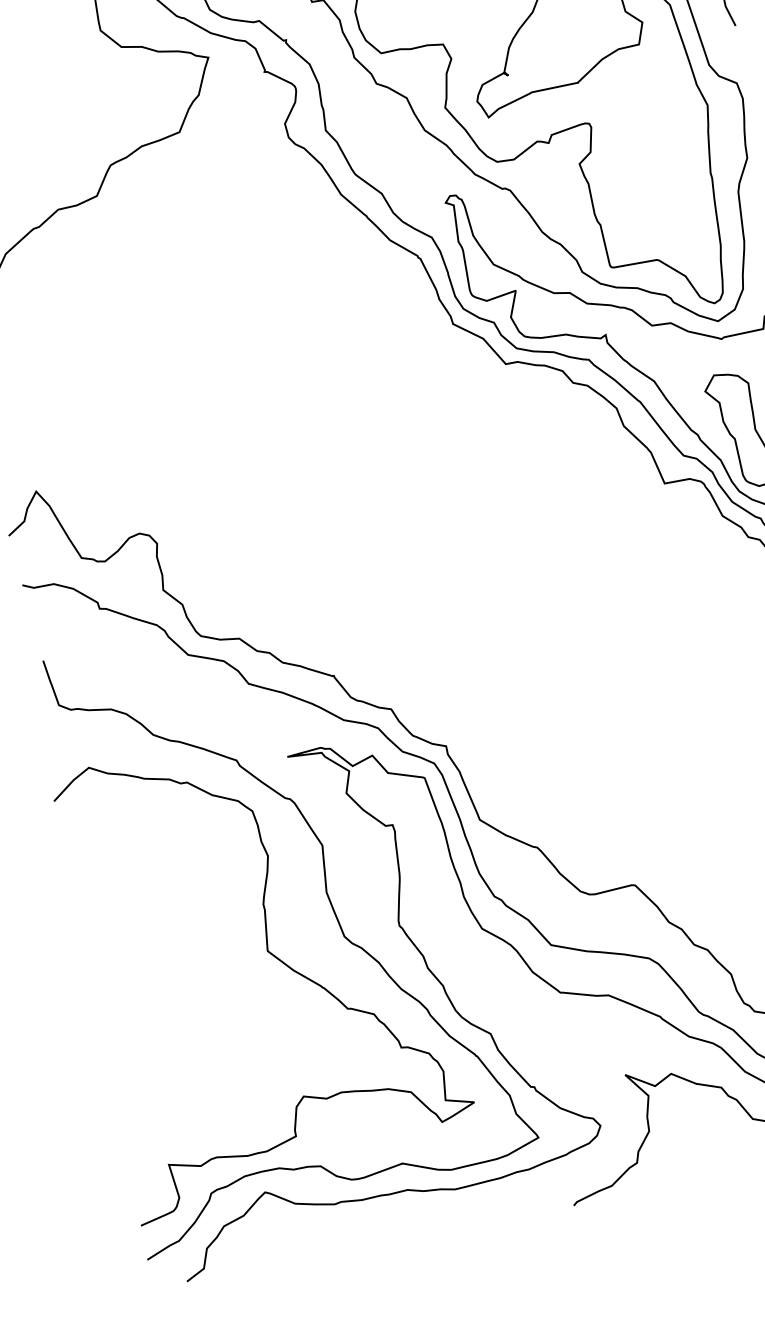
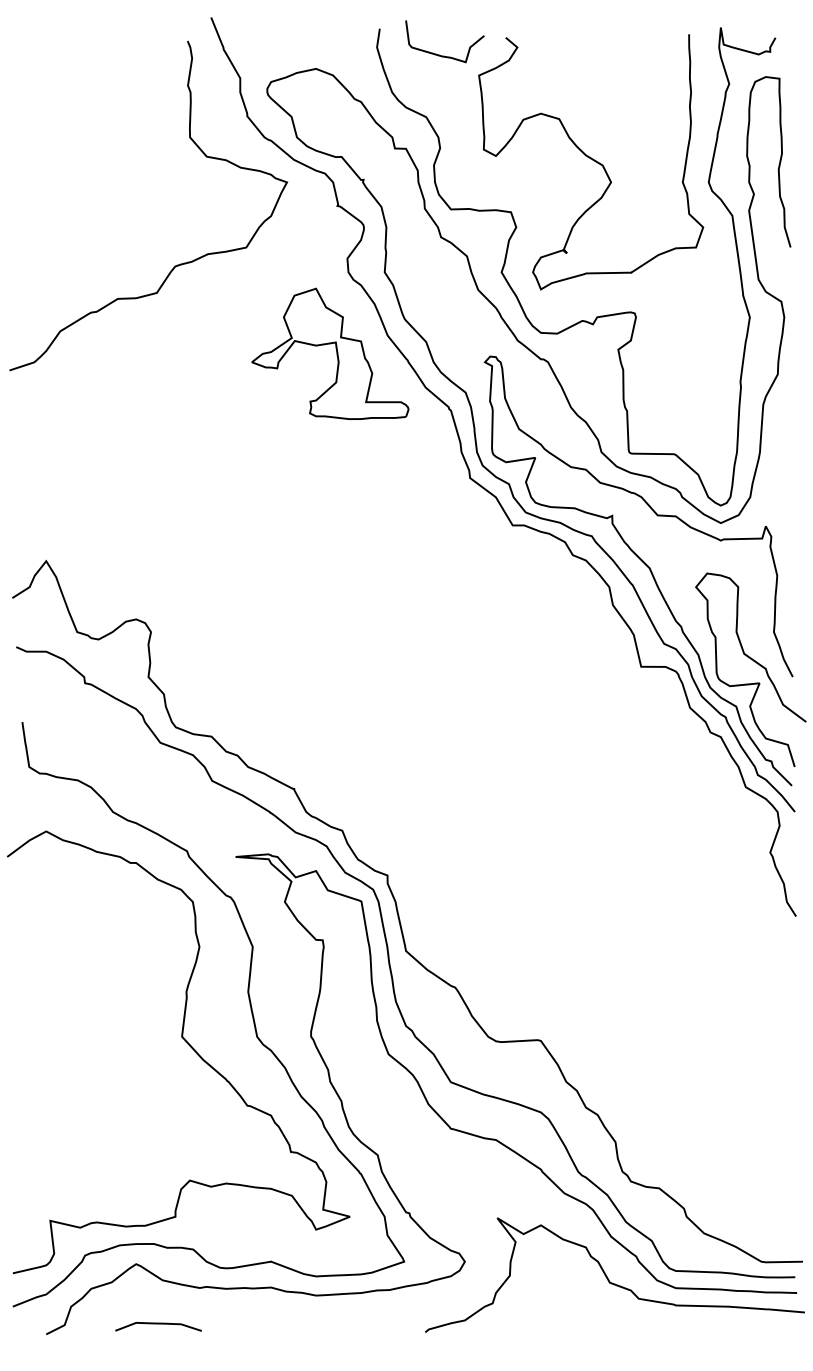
part: (286, 224) -> (330, 353), added
curve: (299, 1249) -> (158, 1324), added

